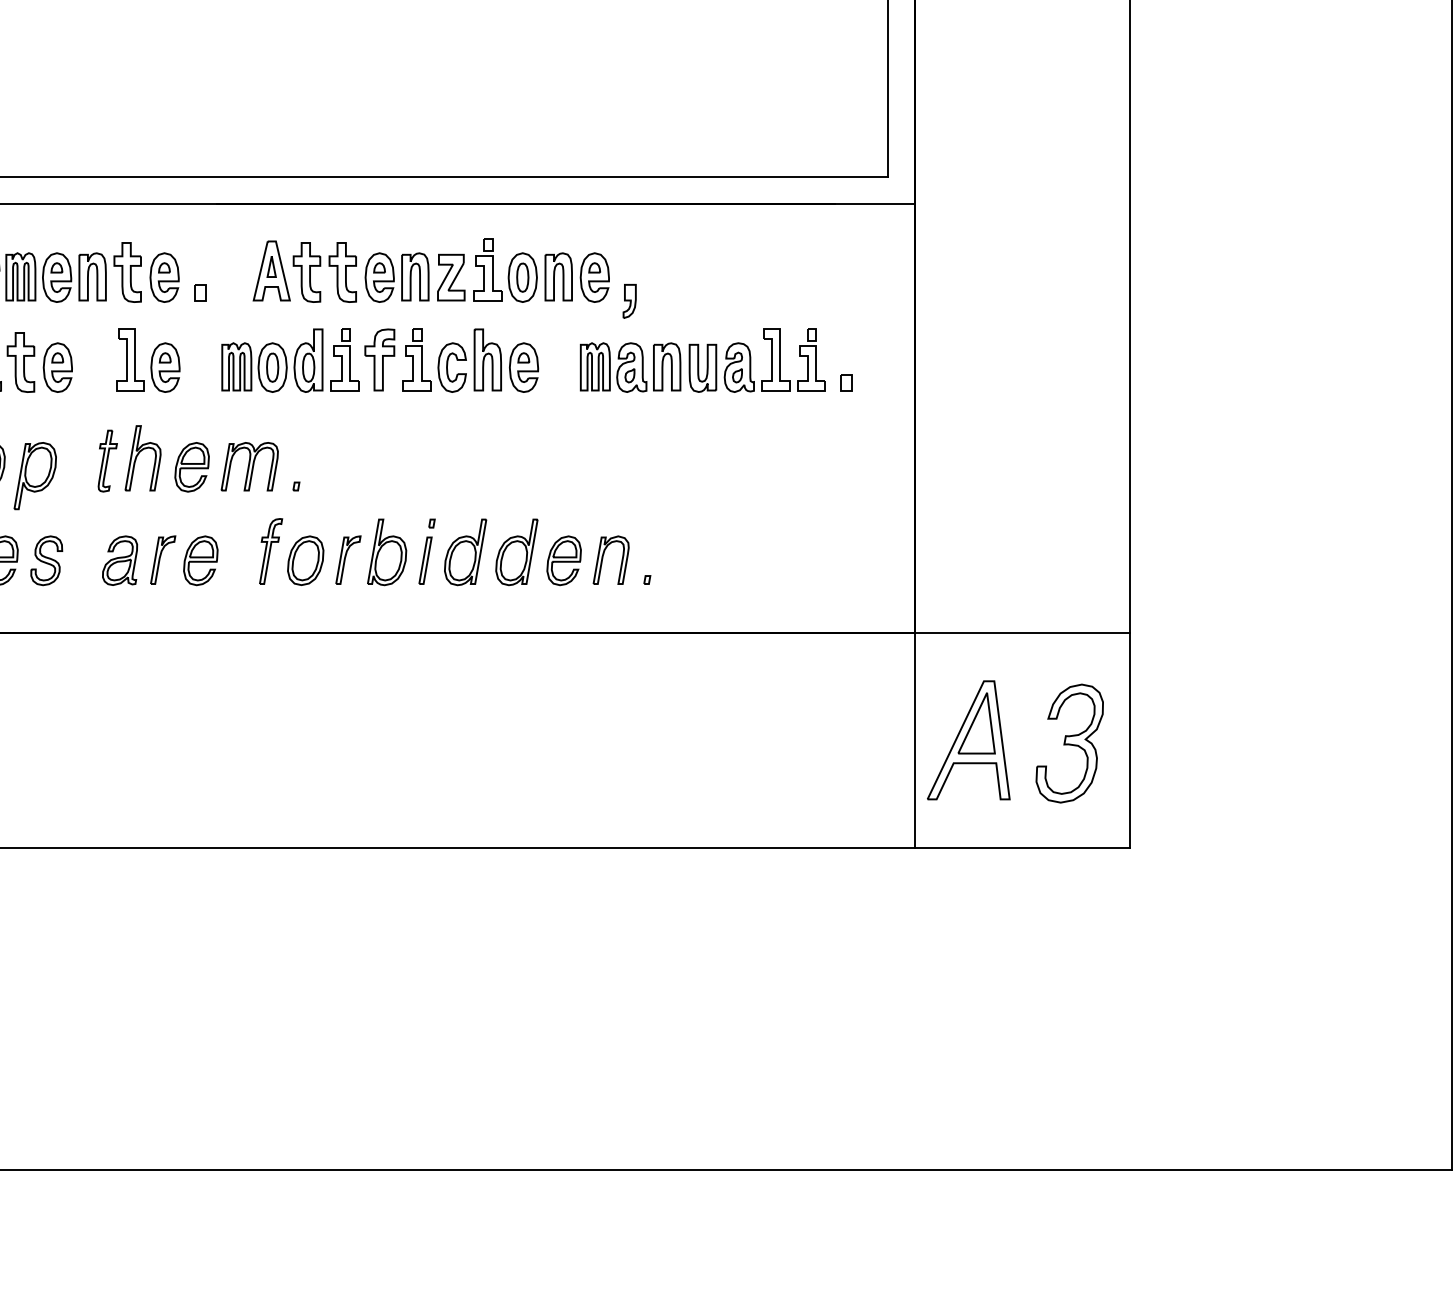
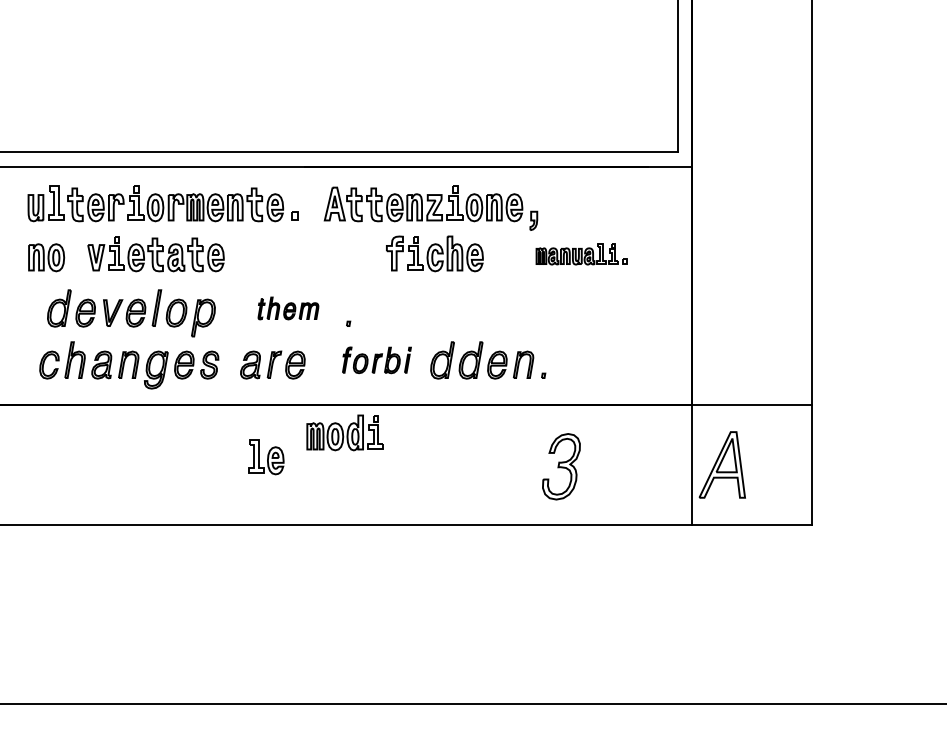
part: (289, 359) -> (344, 432), moved
part: (148, 361) -> (266, 457), moved
part: (715, 361) -> (581, 254), size x0.6
part: (188, 458) -> (288, 308), size x0.6
part: (346, 552) -> (376, 360), size x0.7
part: (1069, 743) -> (561, 466), moved

